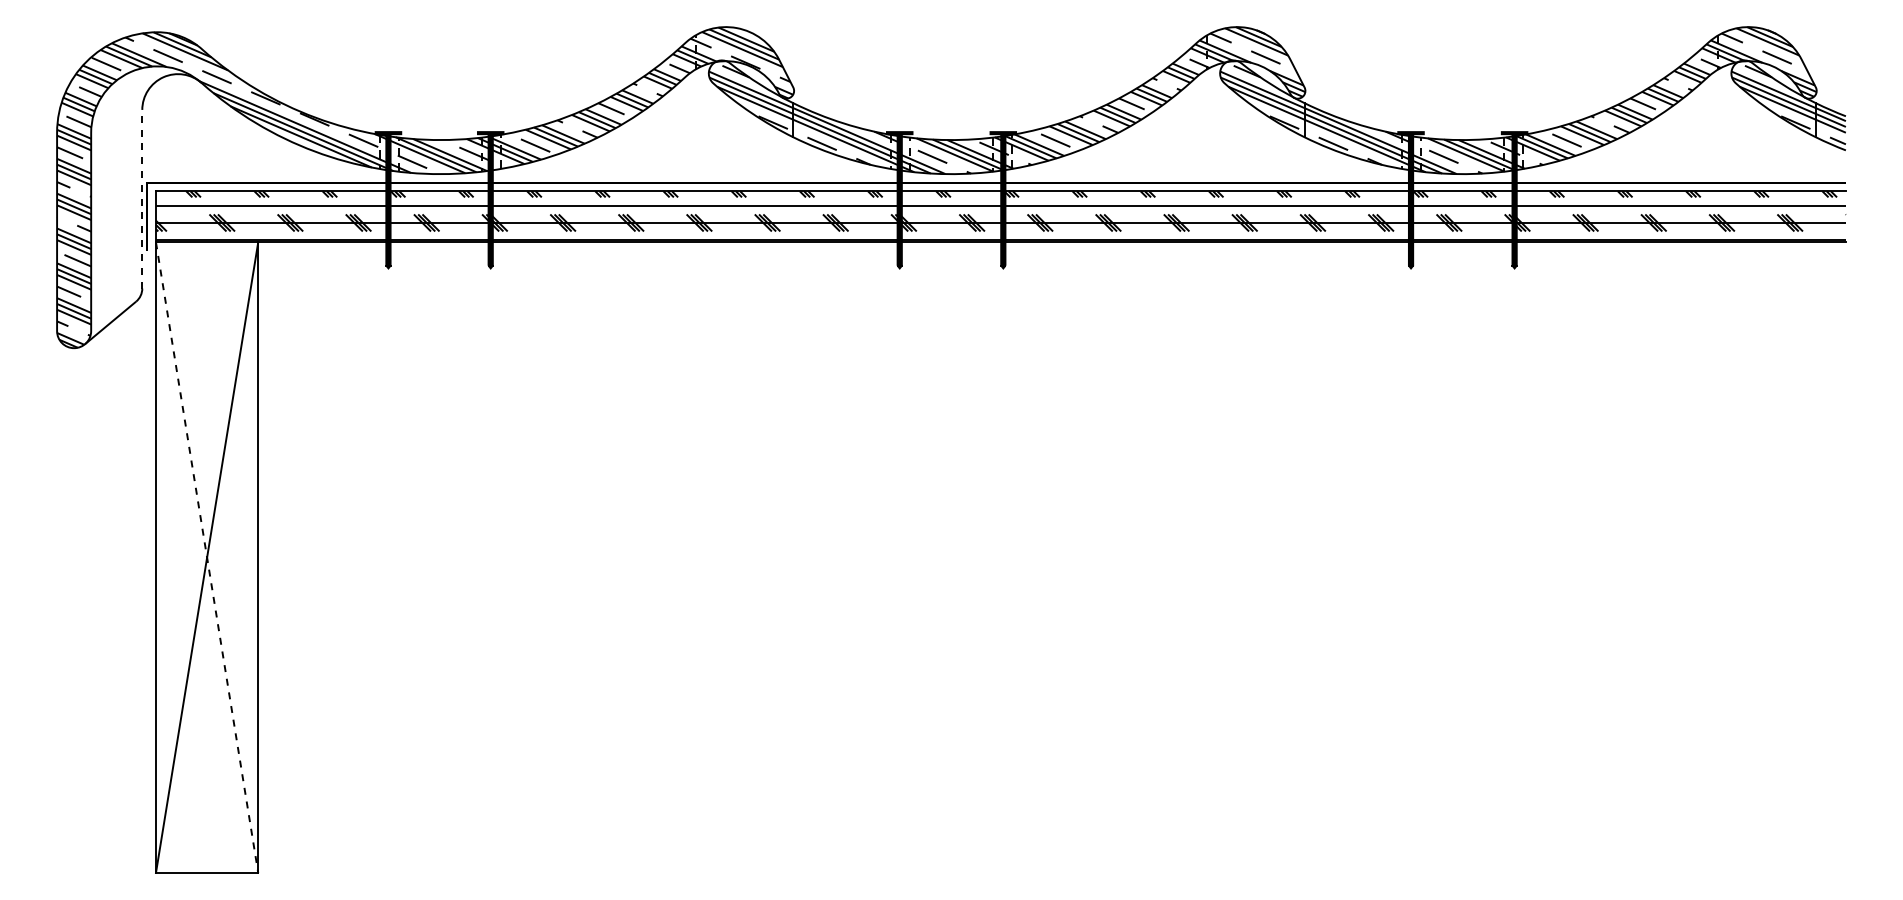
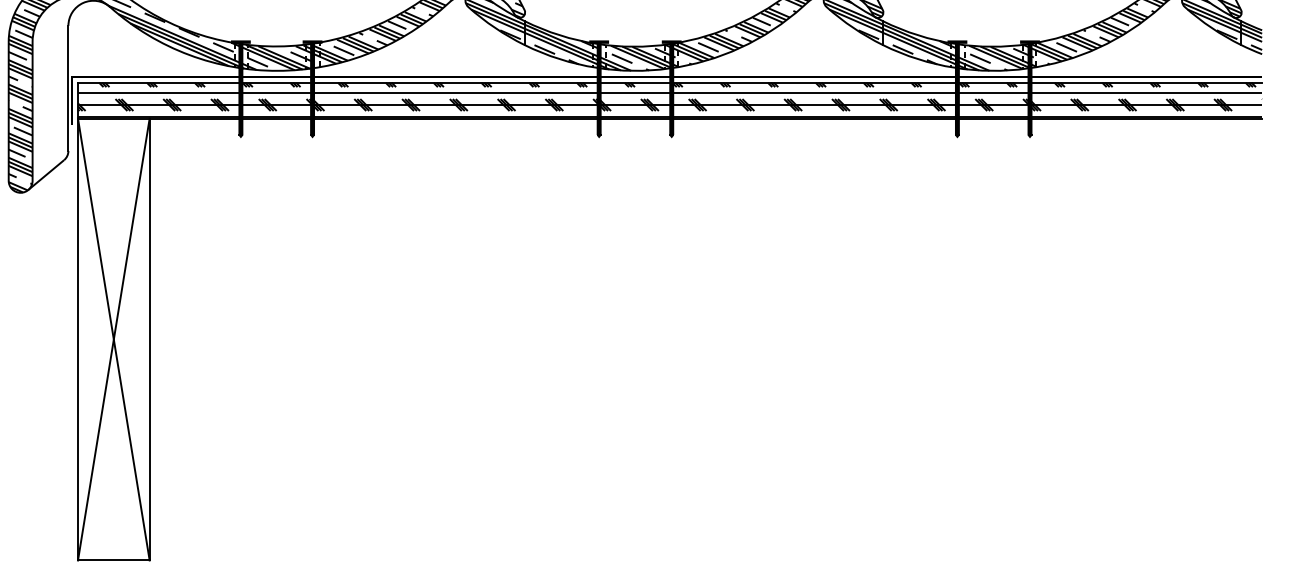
line: (142, 198) -> (68, 87), dashed -> solid
line: (207, 558) -> (114, 340), dashed -> solid

